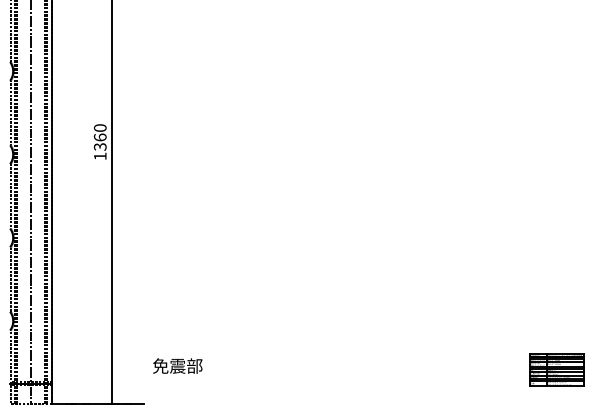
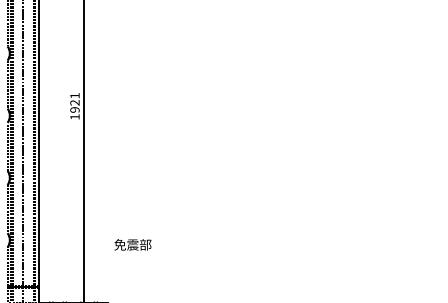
text: (99, 136) -> (74, 102), 1360 -> 1921
text: (177, 365) -> (132, 244), moved
part: (556, 369) -> (416, 276), removed

